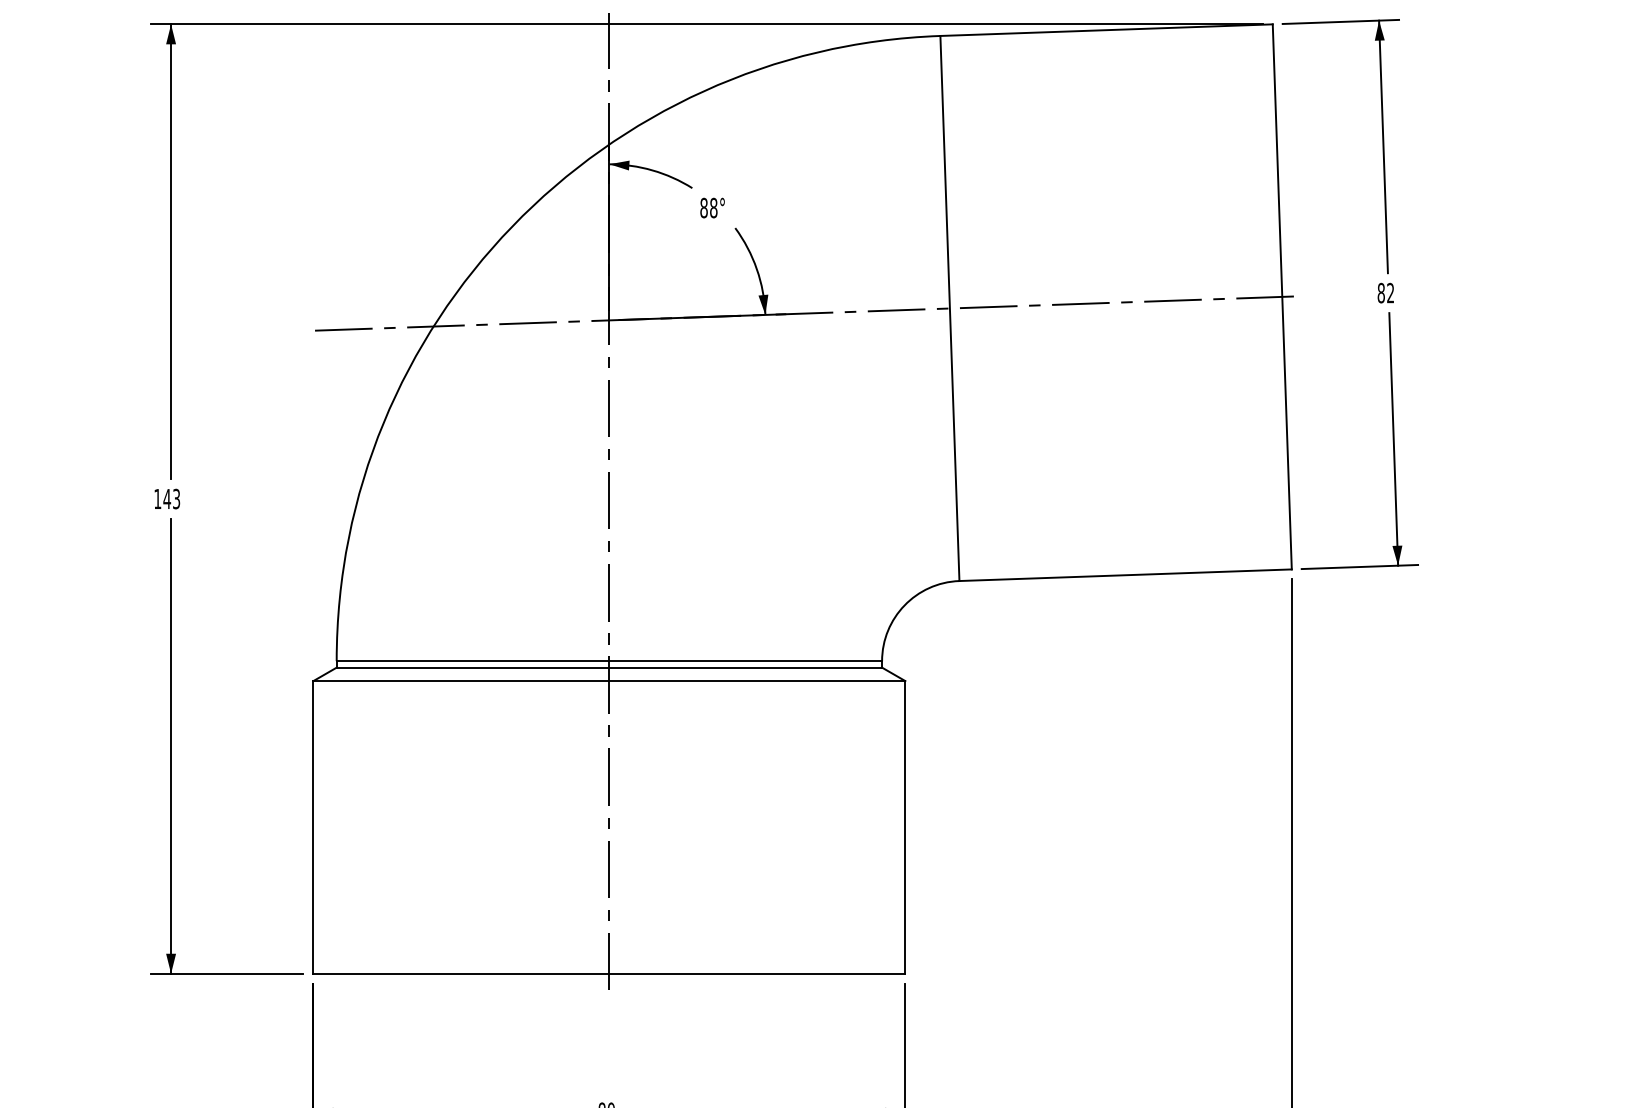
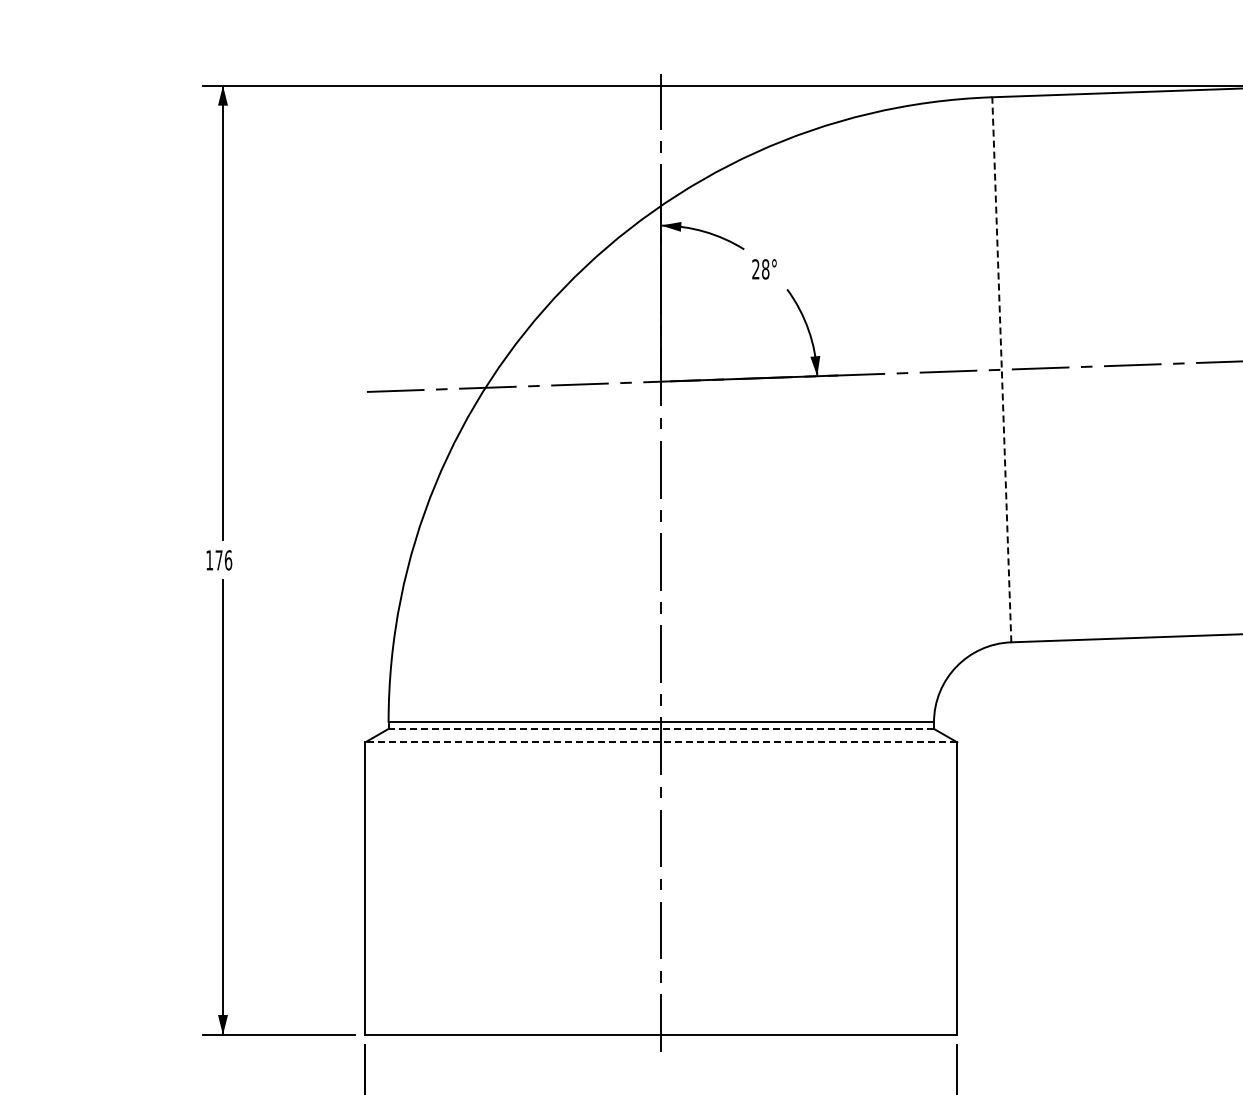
text: (703, 207) -> (755, 268), 88° -> 28°
line: (949, 308) -> (1001, 369), solid -> dashed
text: (171, 498) -> (223, 559), 143 -> 176
line: (609, 667) -> (661, 728), solid -> dashed
line: (609, 681) -> (661, 742), solid -> dashed

